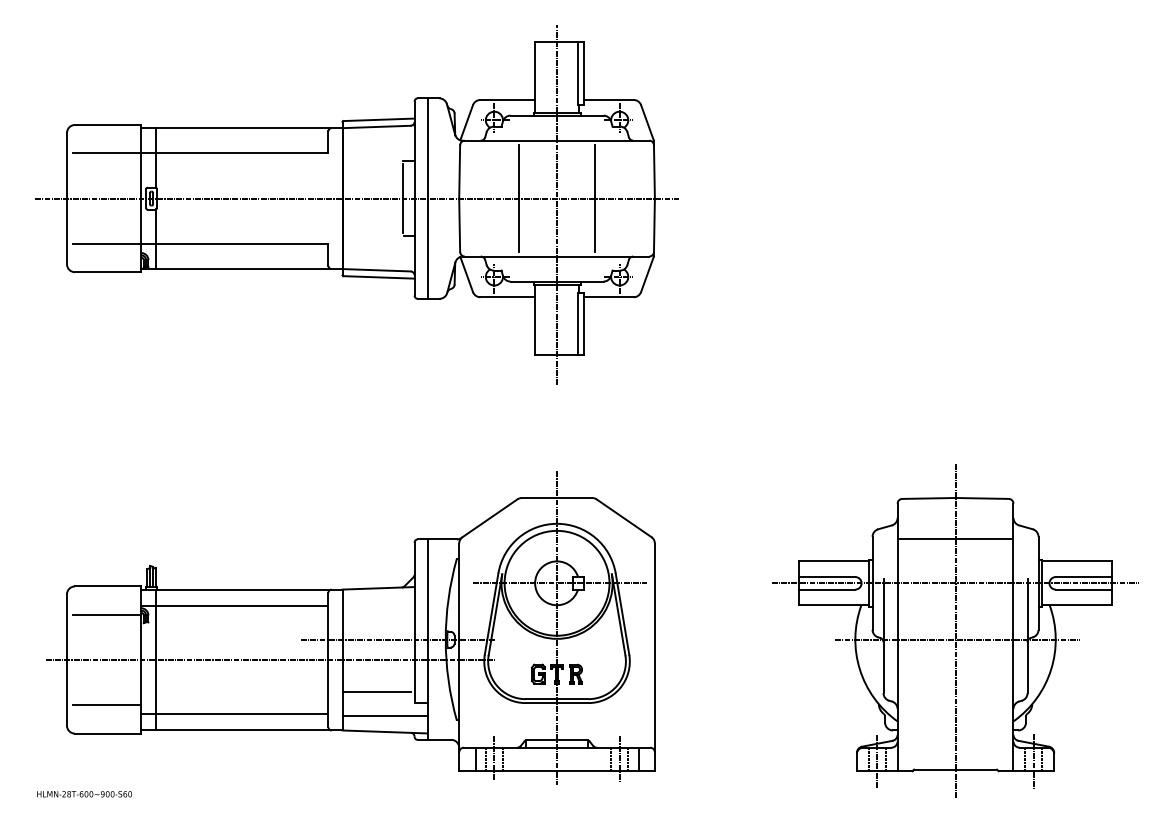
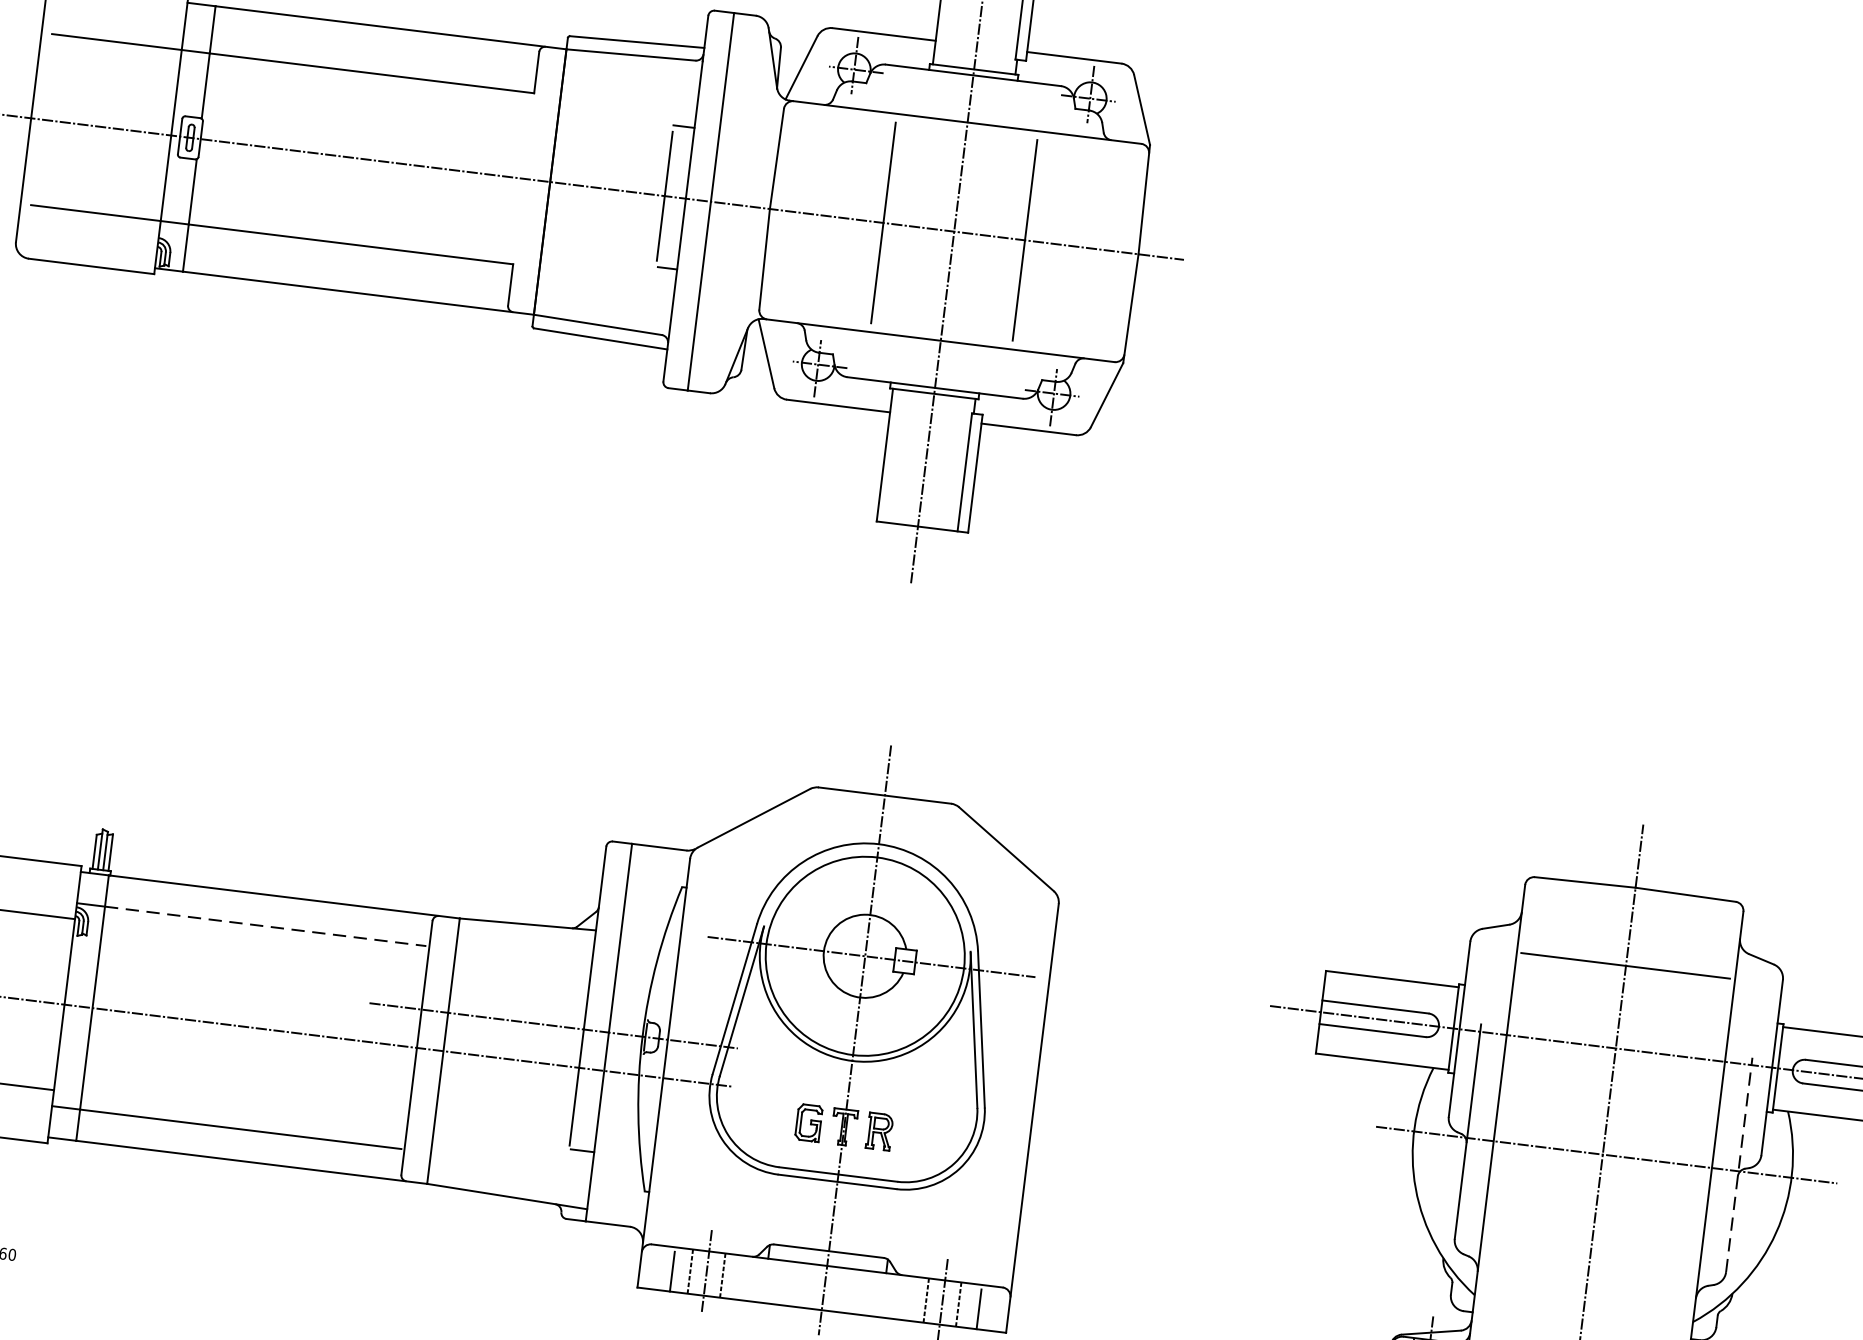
line: (242, 606) -> (267, 927), solid -> dashed
line: (1027, 636) -> (1739, 1165), solid -> dashed
line: (376, 692) -> (499, 1120), removed
line: (384, 715) -> (509, 1165), removed

